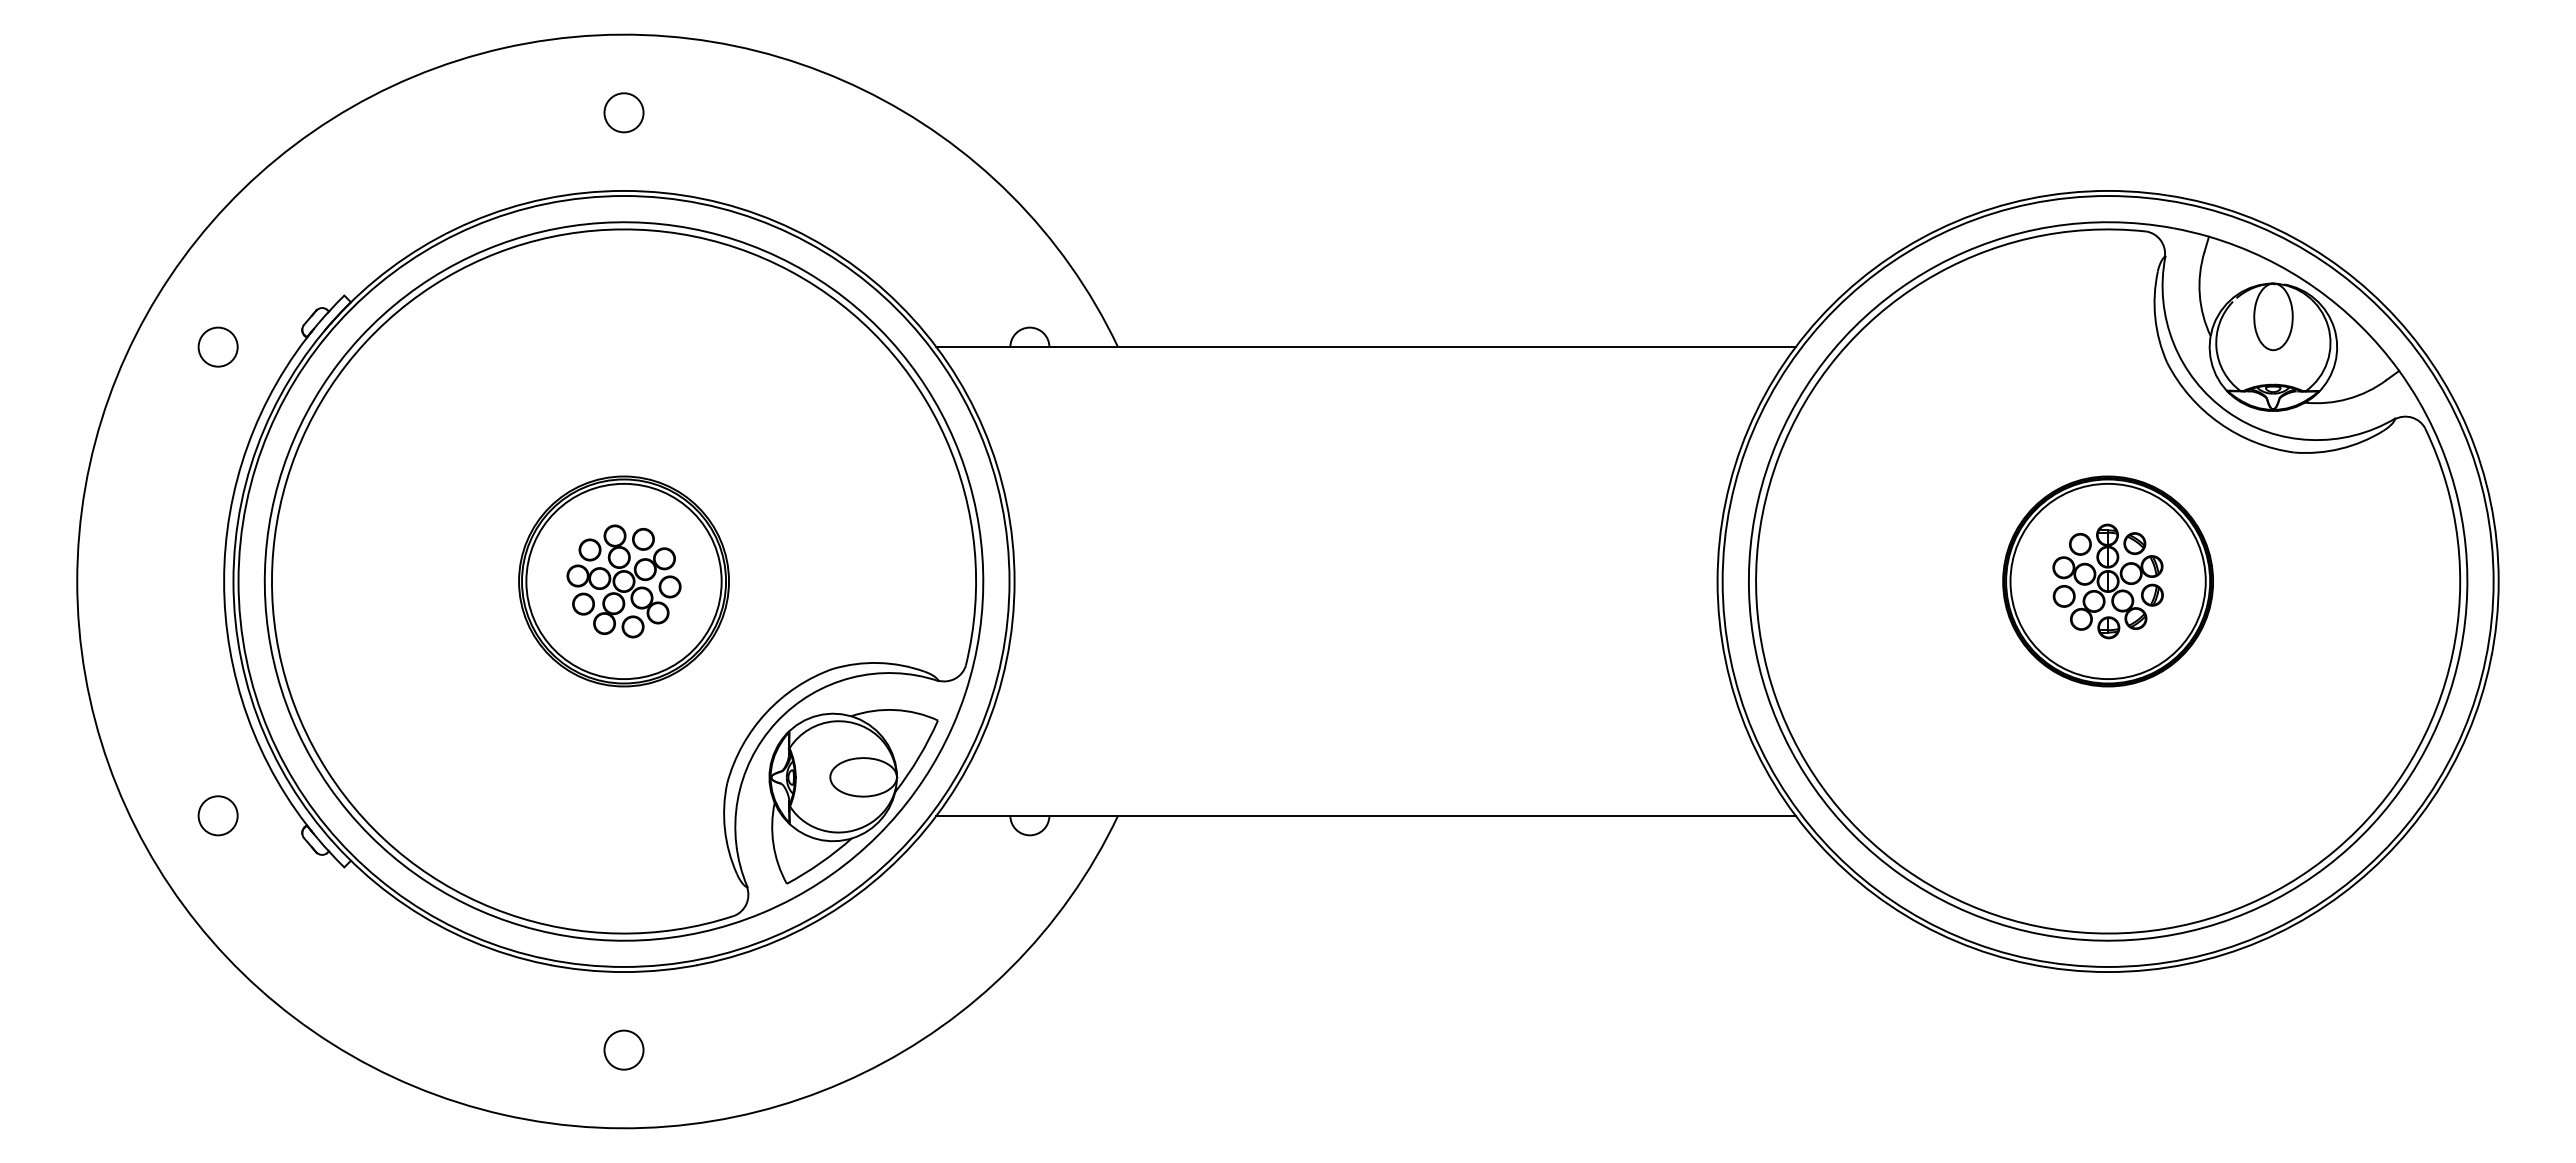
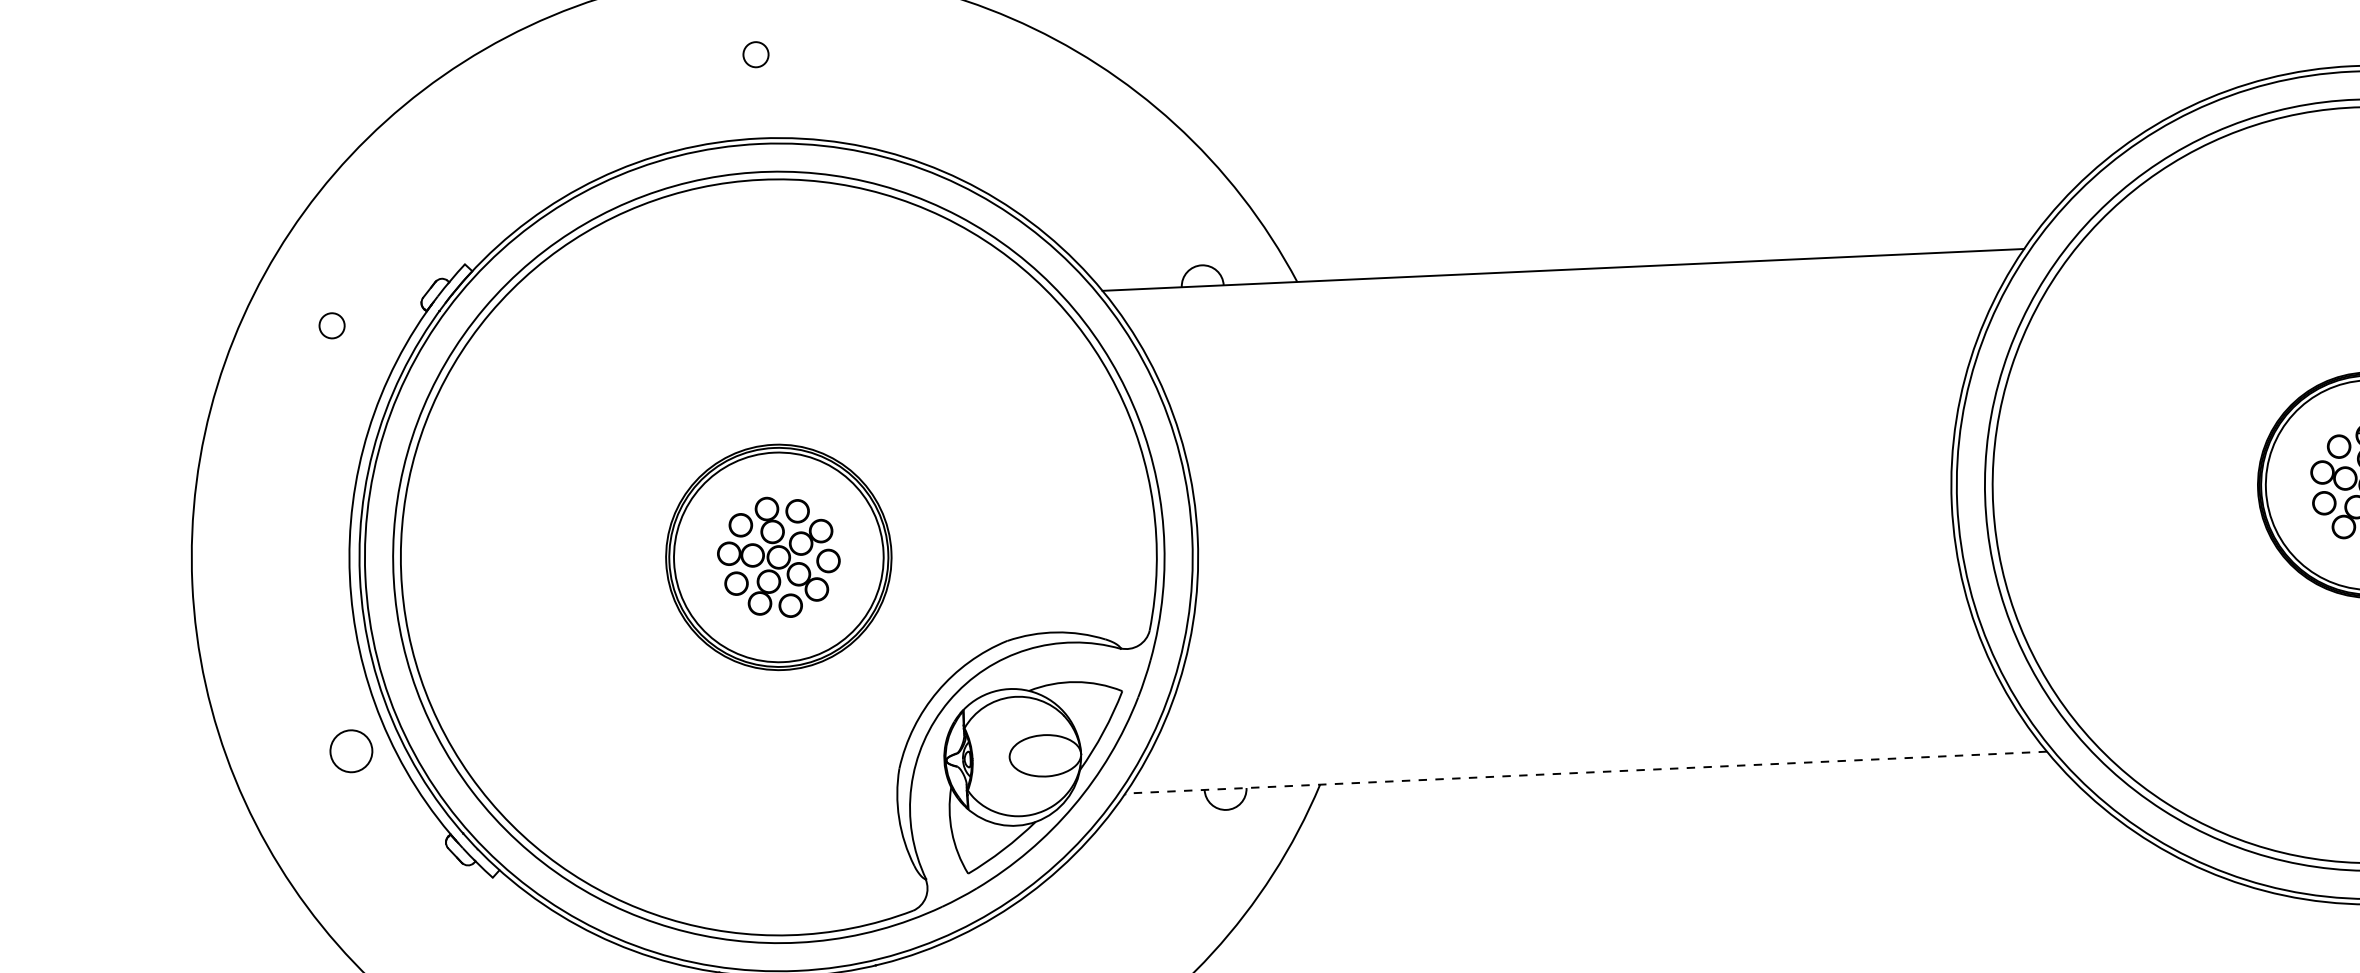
circle: (623, 112) -> (755, 54), size x0.6
circle: (217, 346) -> (331, 325), size x0.6
circle: (217, 815) -> (350, 750), moved
line: (1366, 815) -> (1586, 772), solid -> dashed

